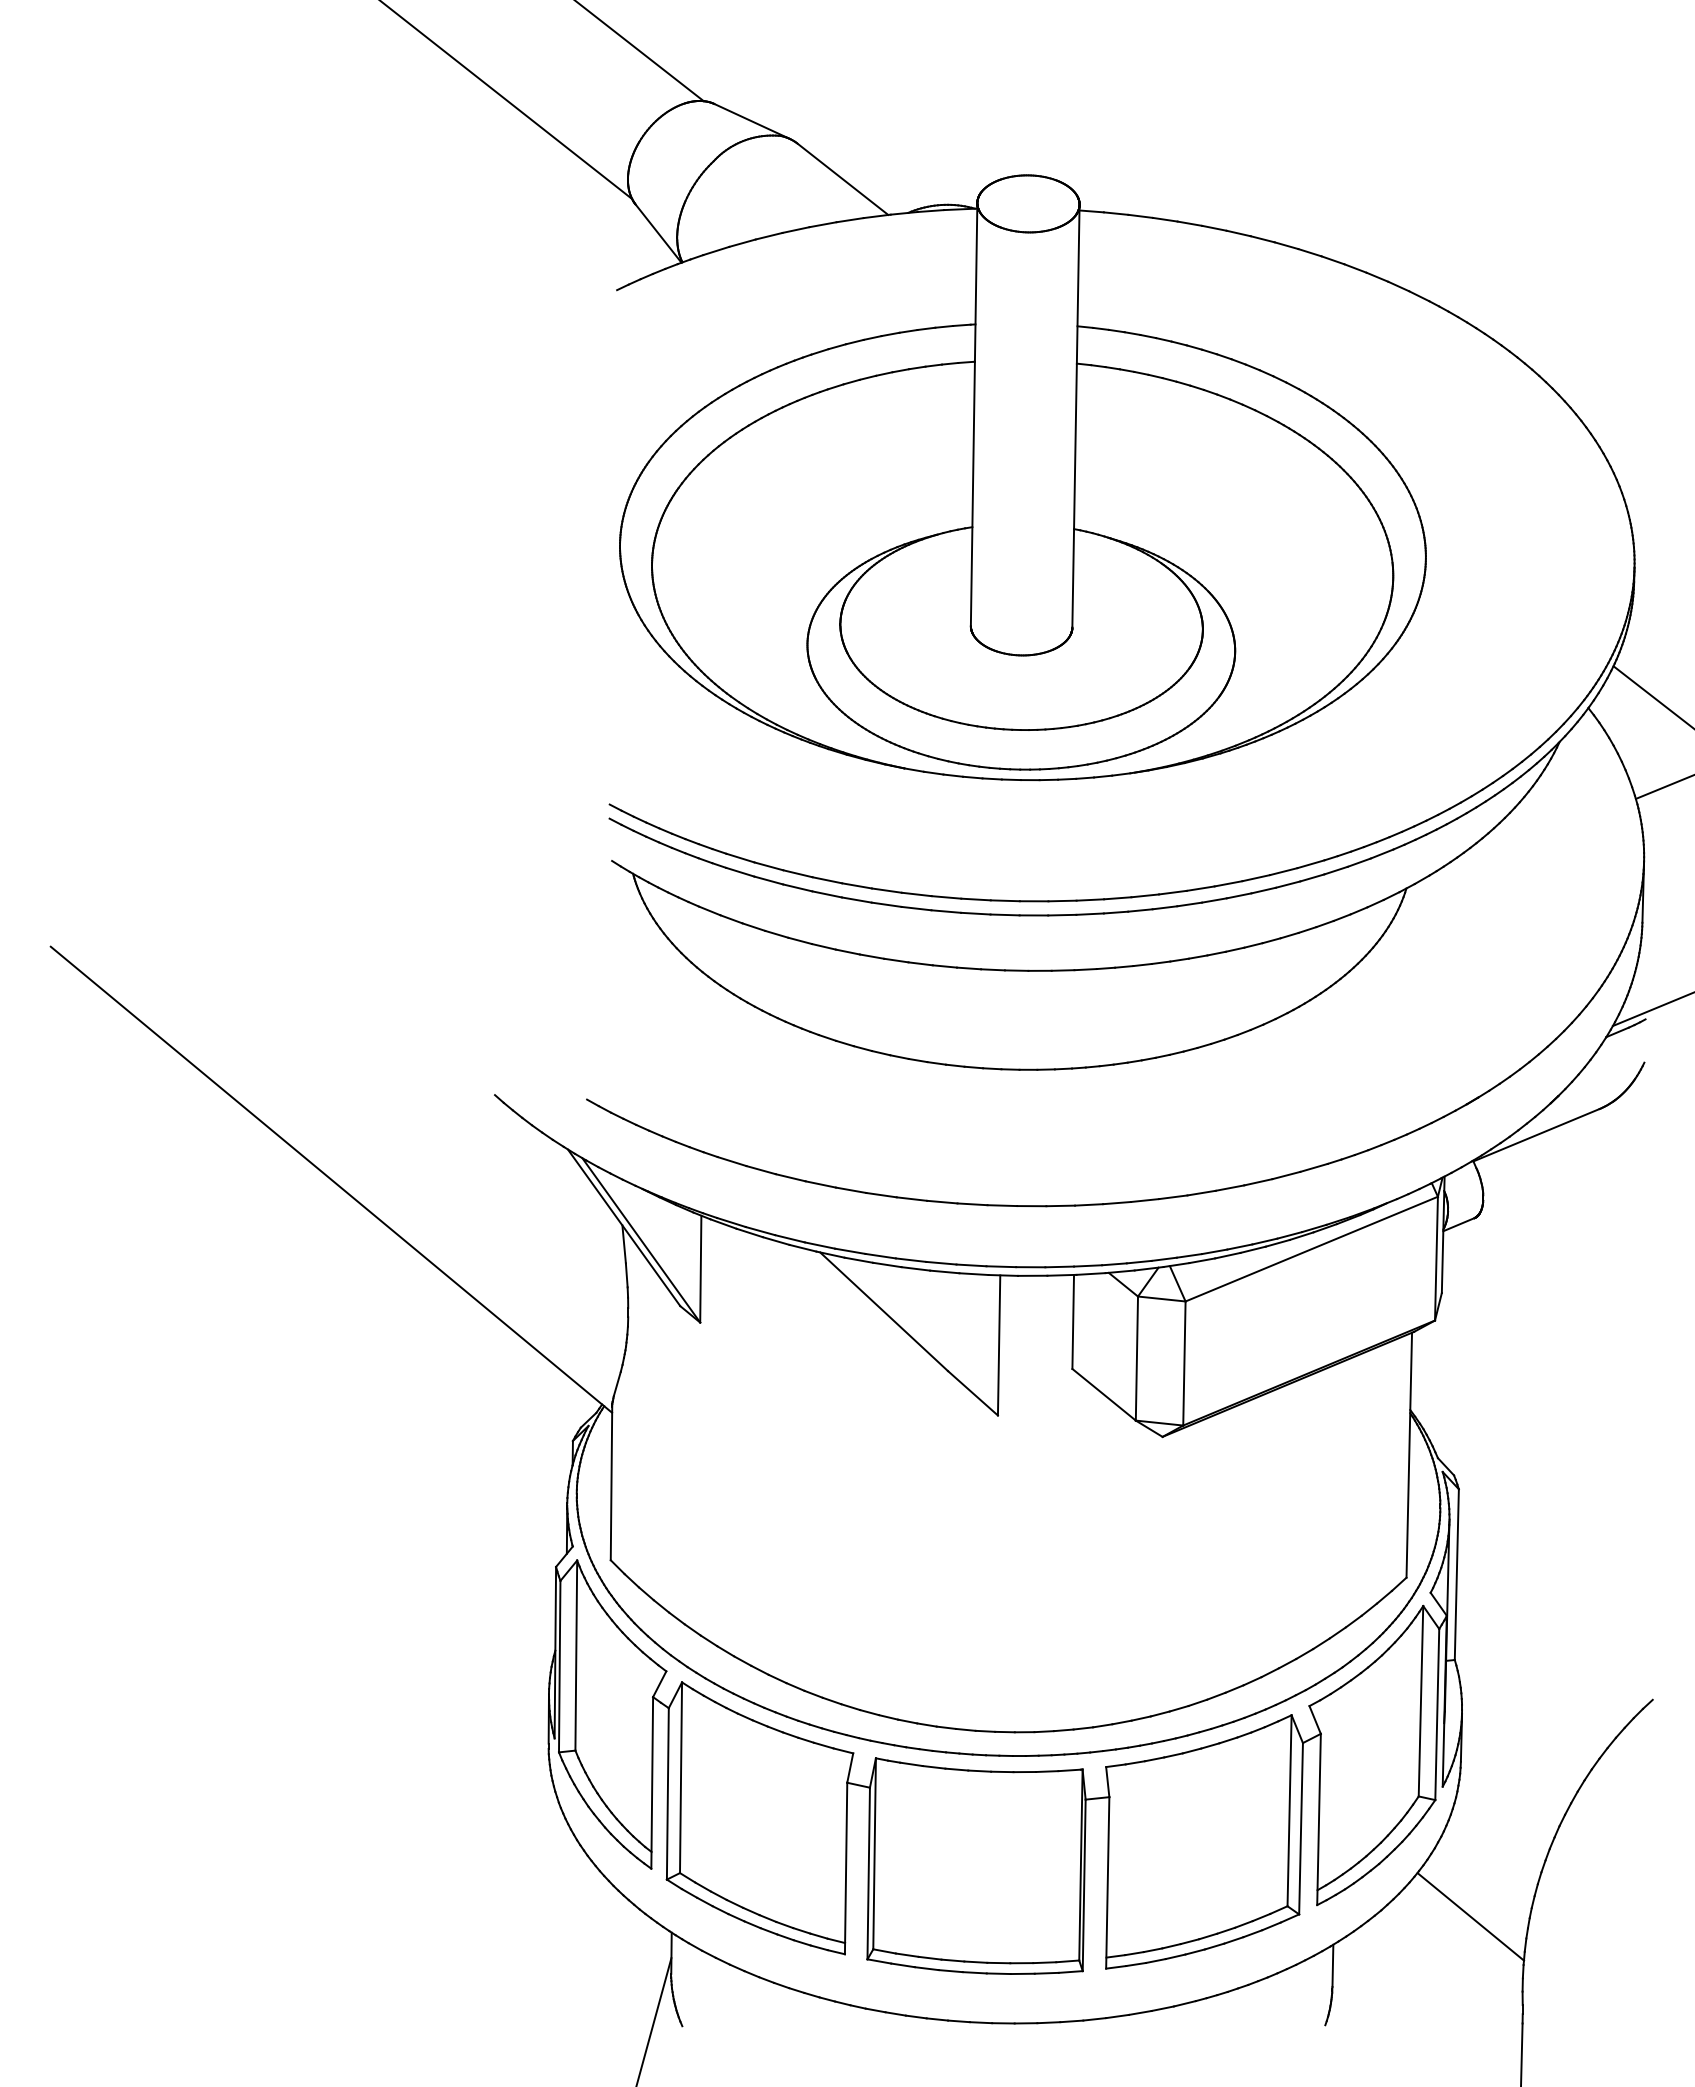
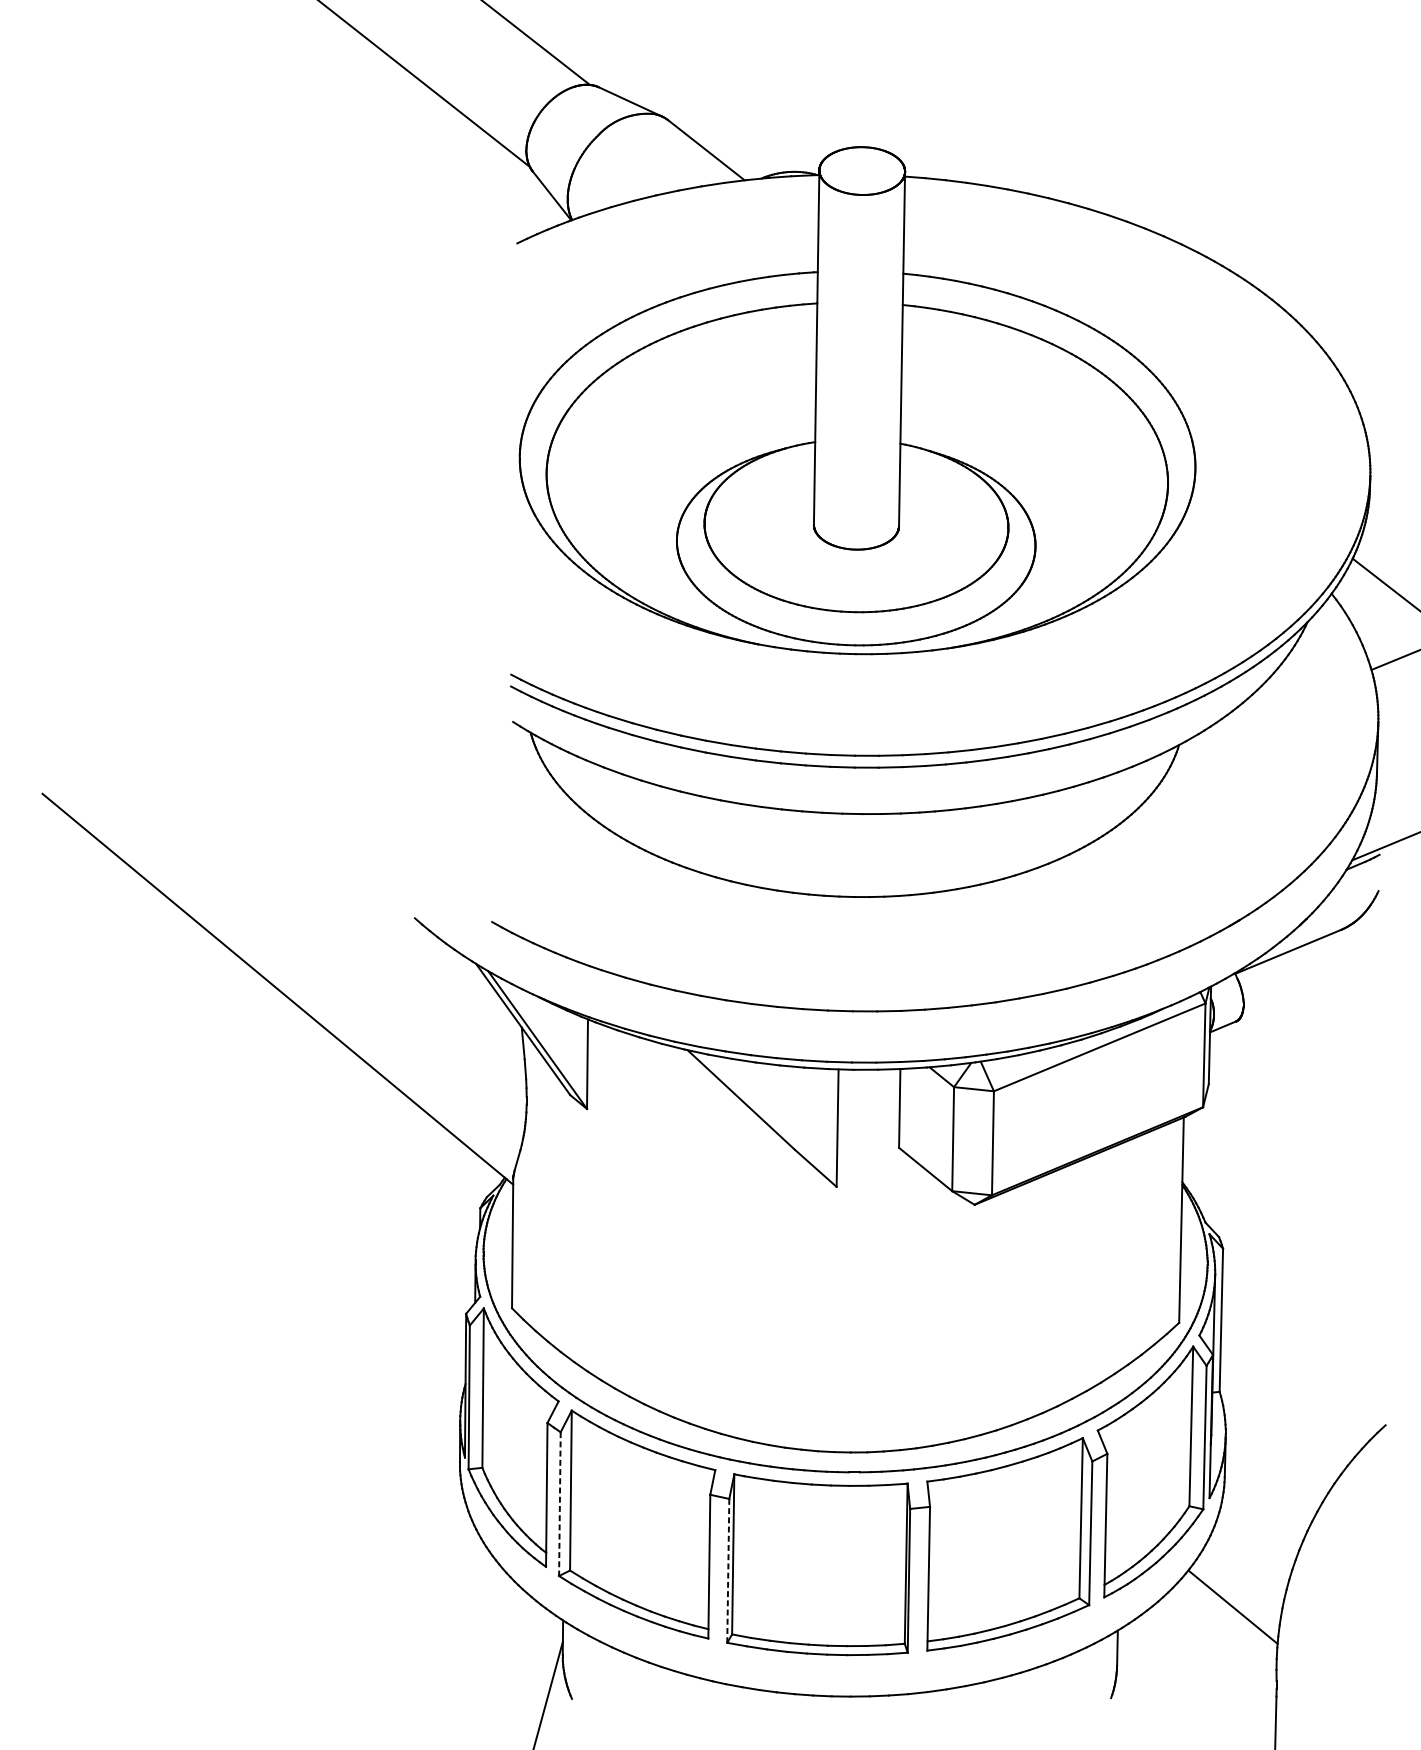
line: (667, 1793) -> (559, 1503), solid -> dashed
line: (868, 1873) -> (728, 1570), solid -> dashed

